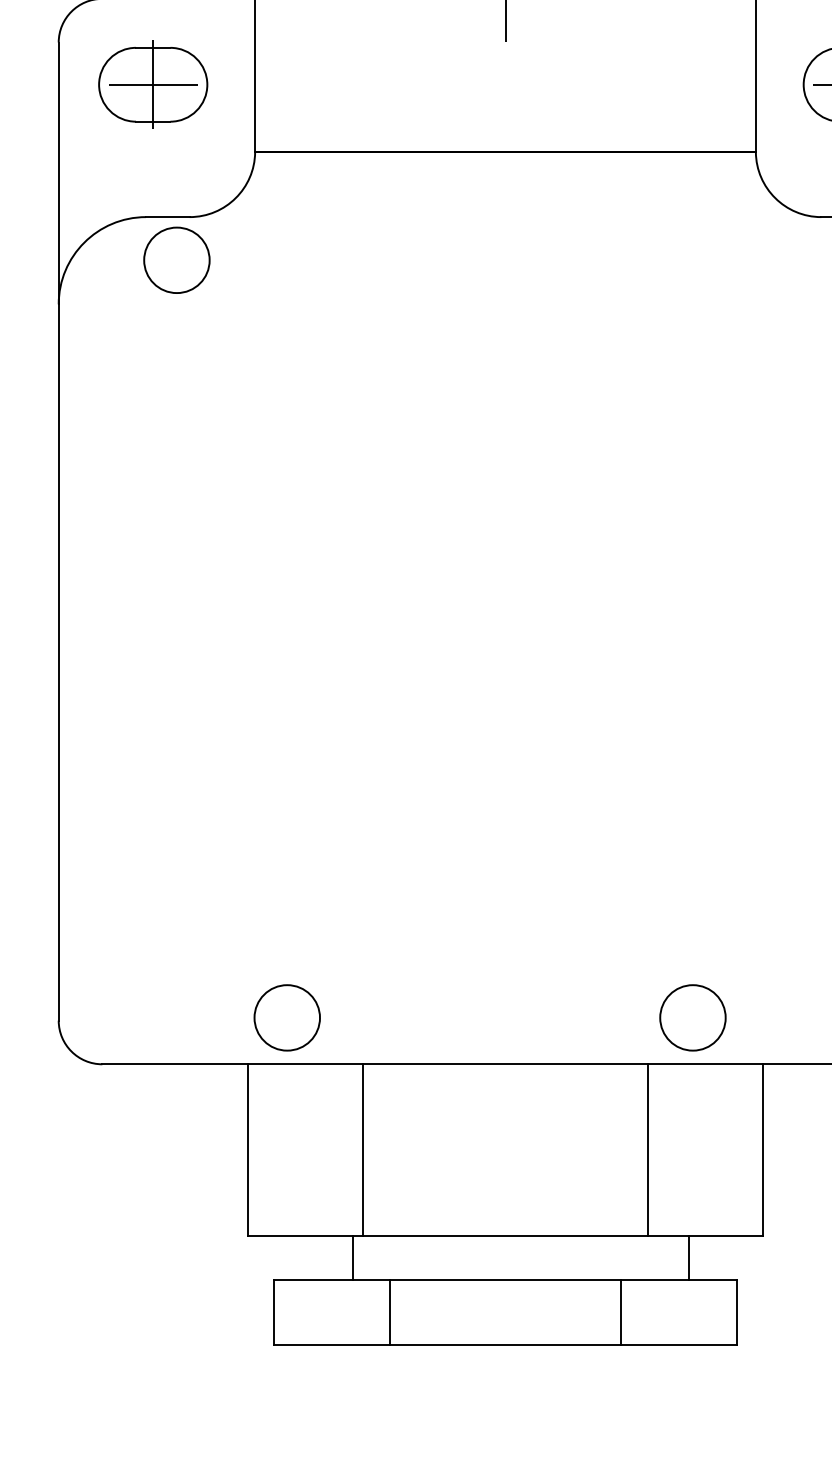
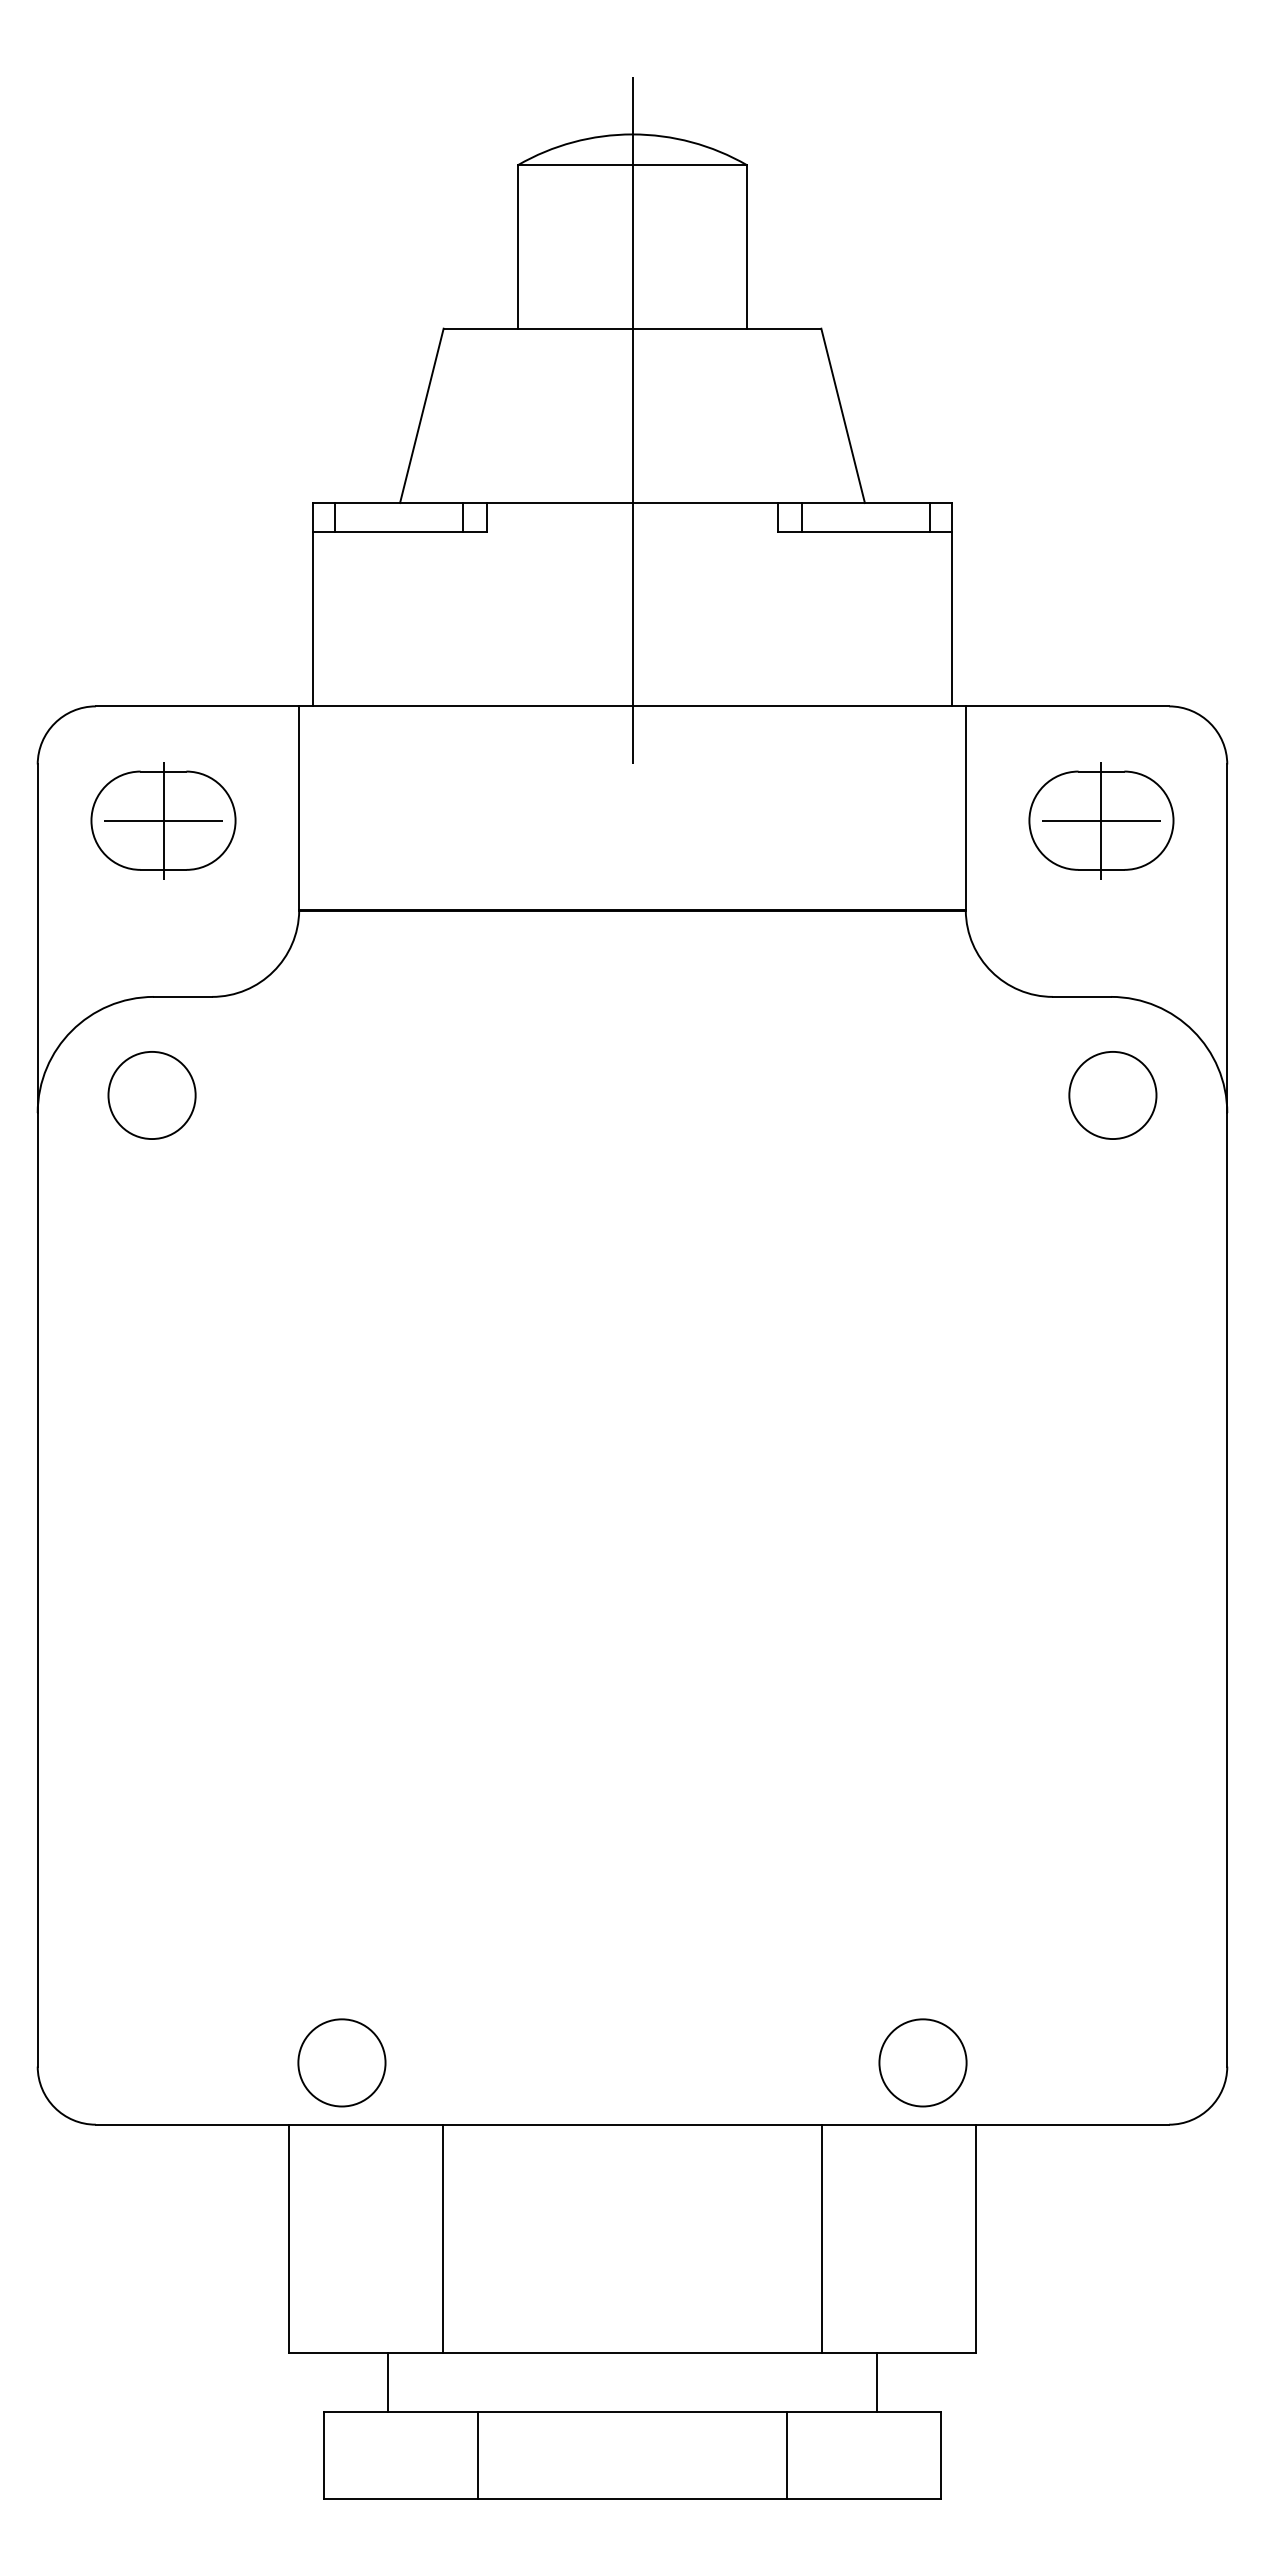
circle: (176, 260) -> (151, 1095), moved
circle: (692, 1017) -> (922, 2062), moved
line: (353, 1257) -> (388, 2382), moved

